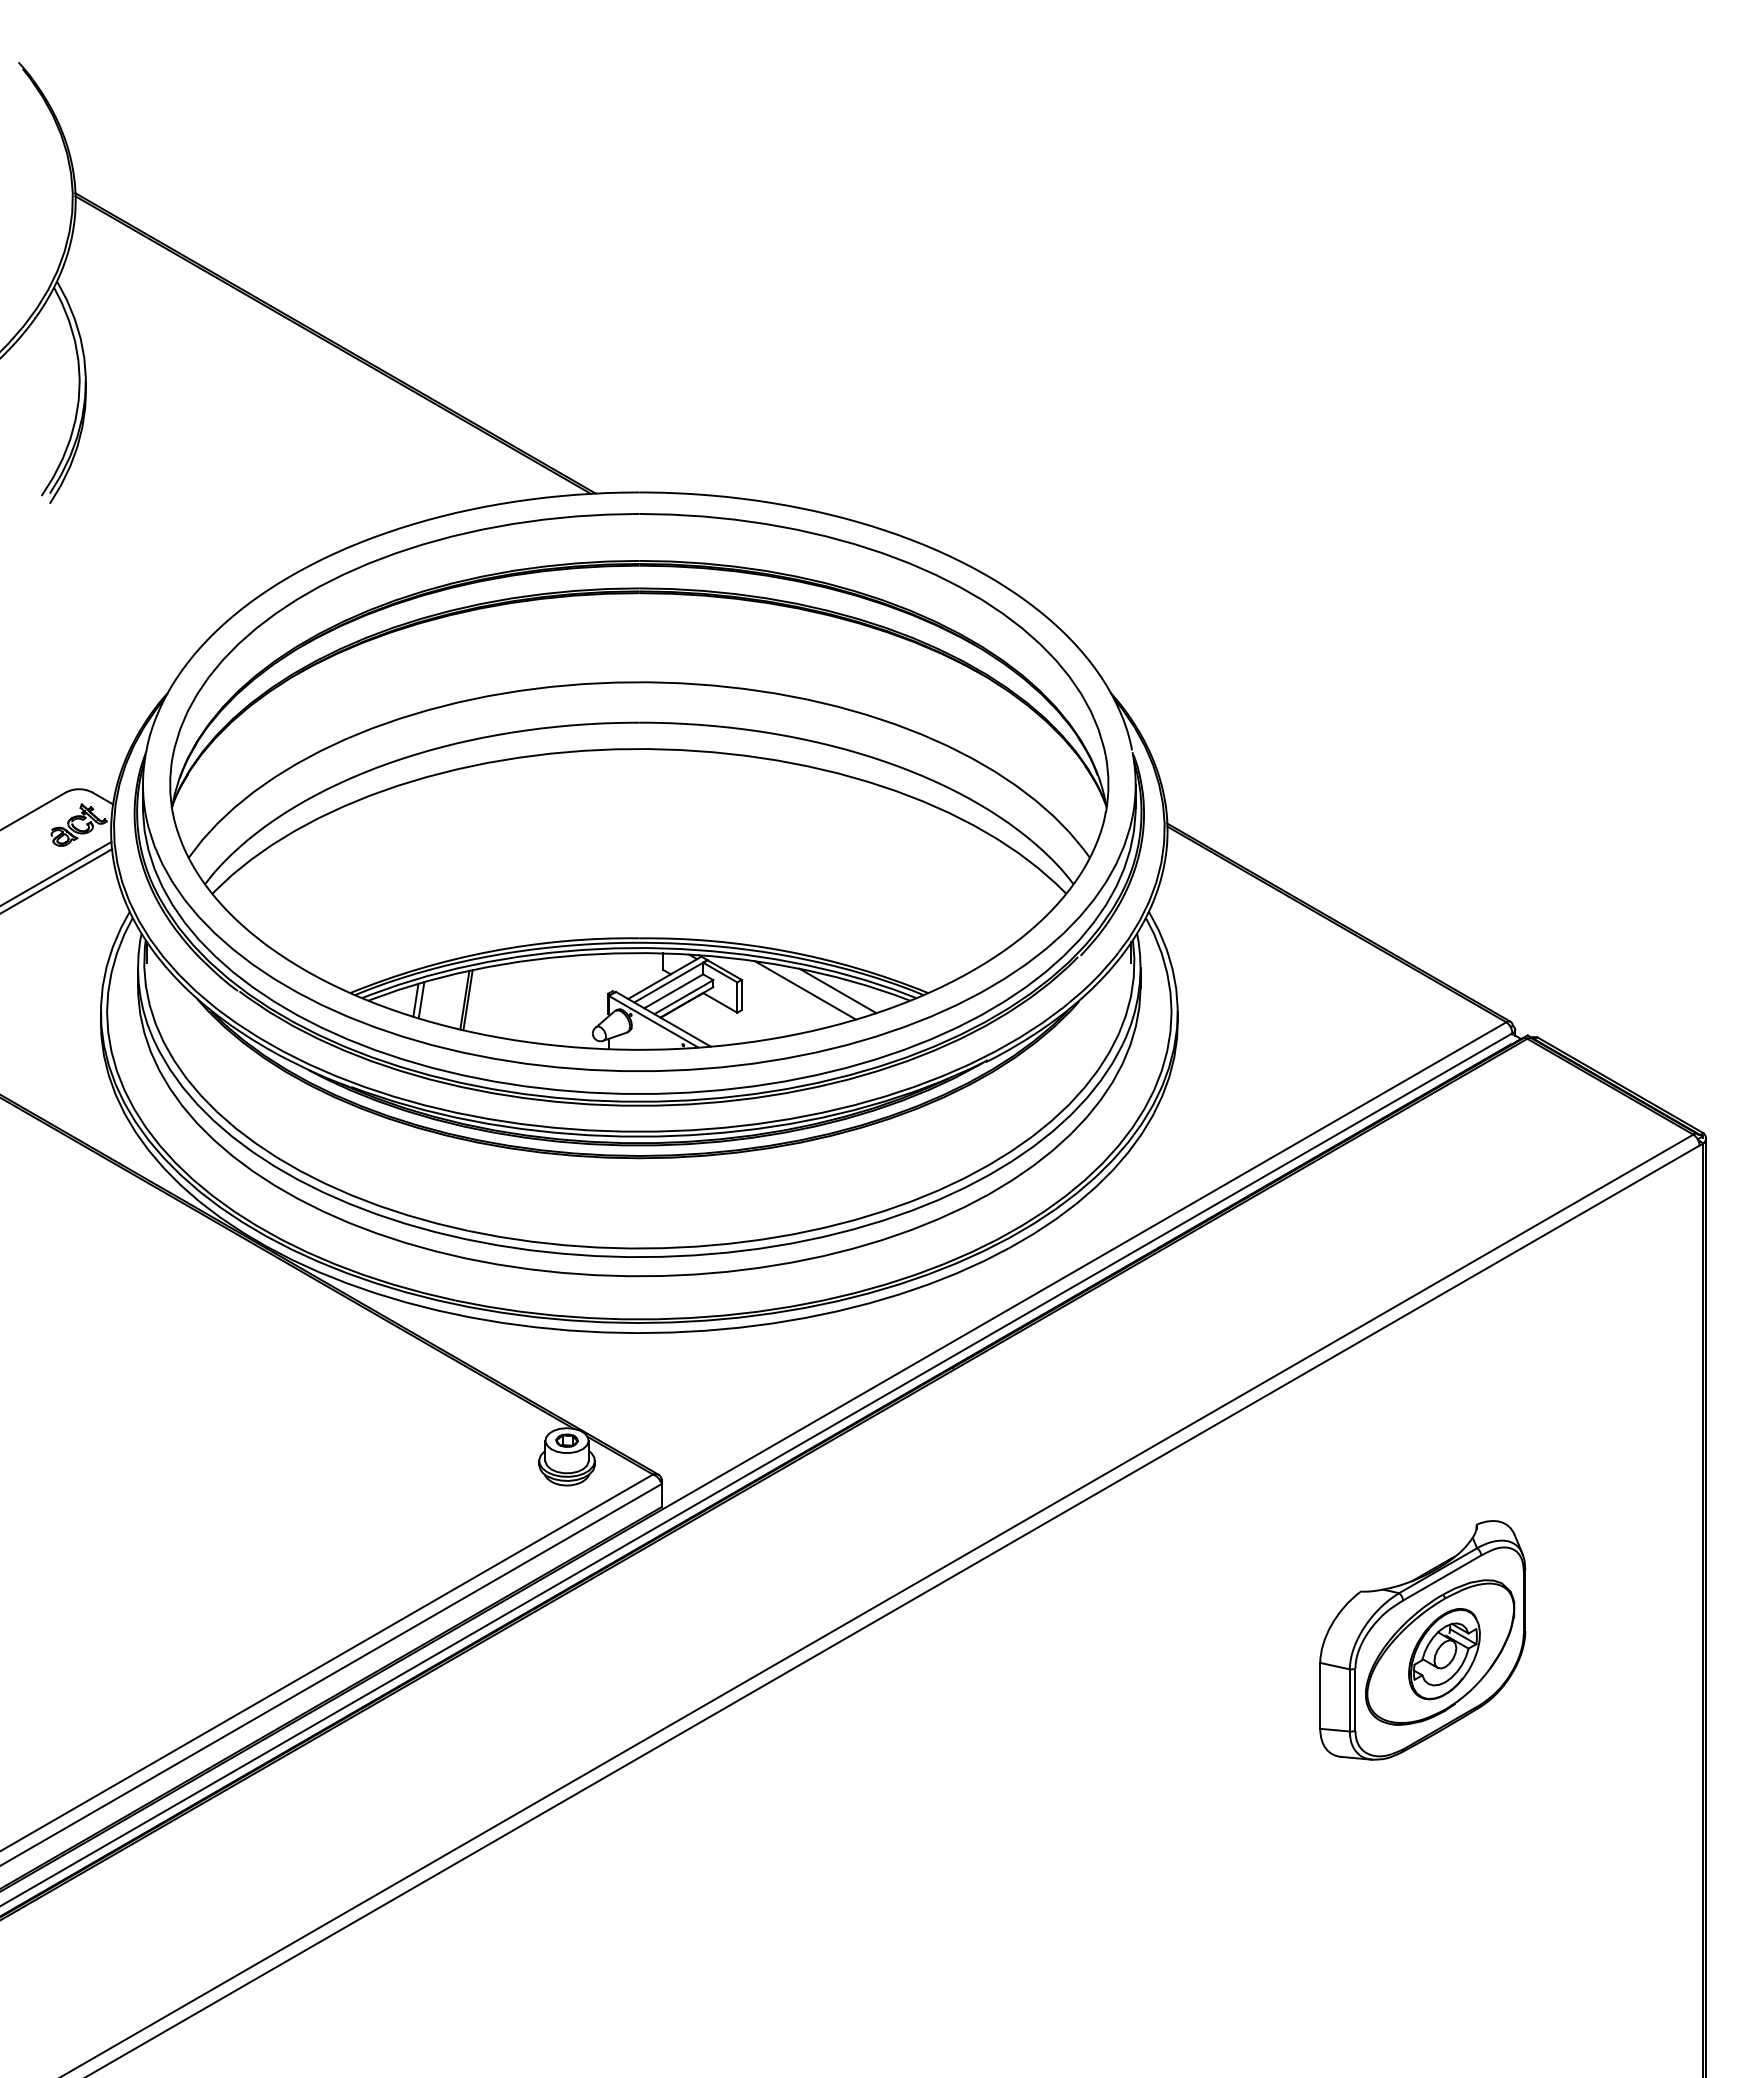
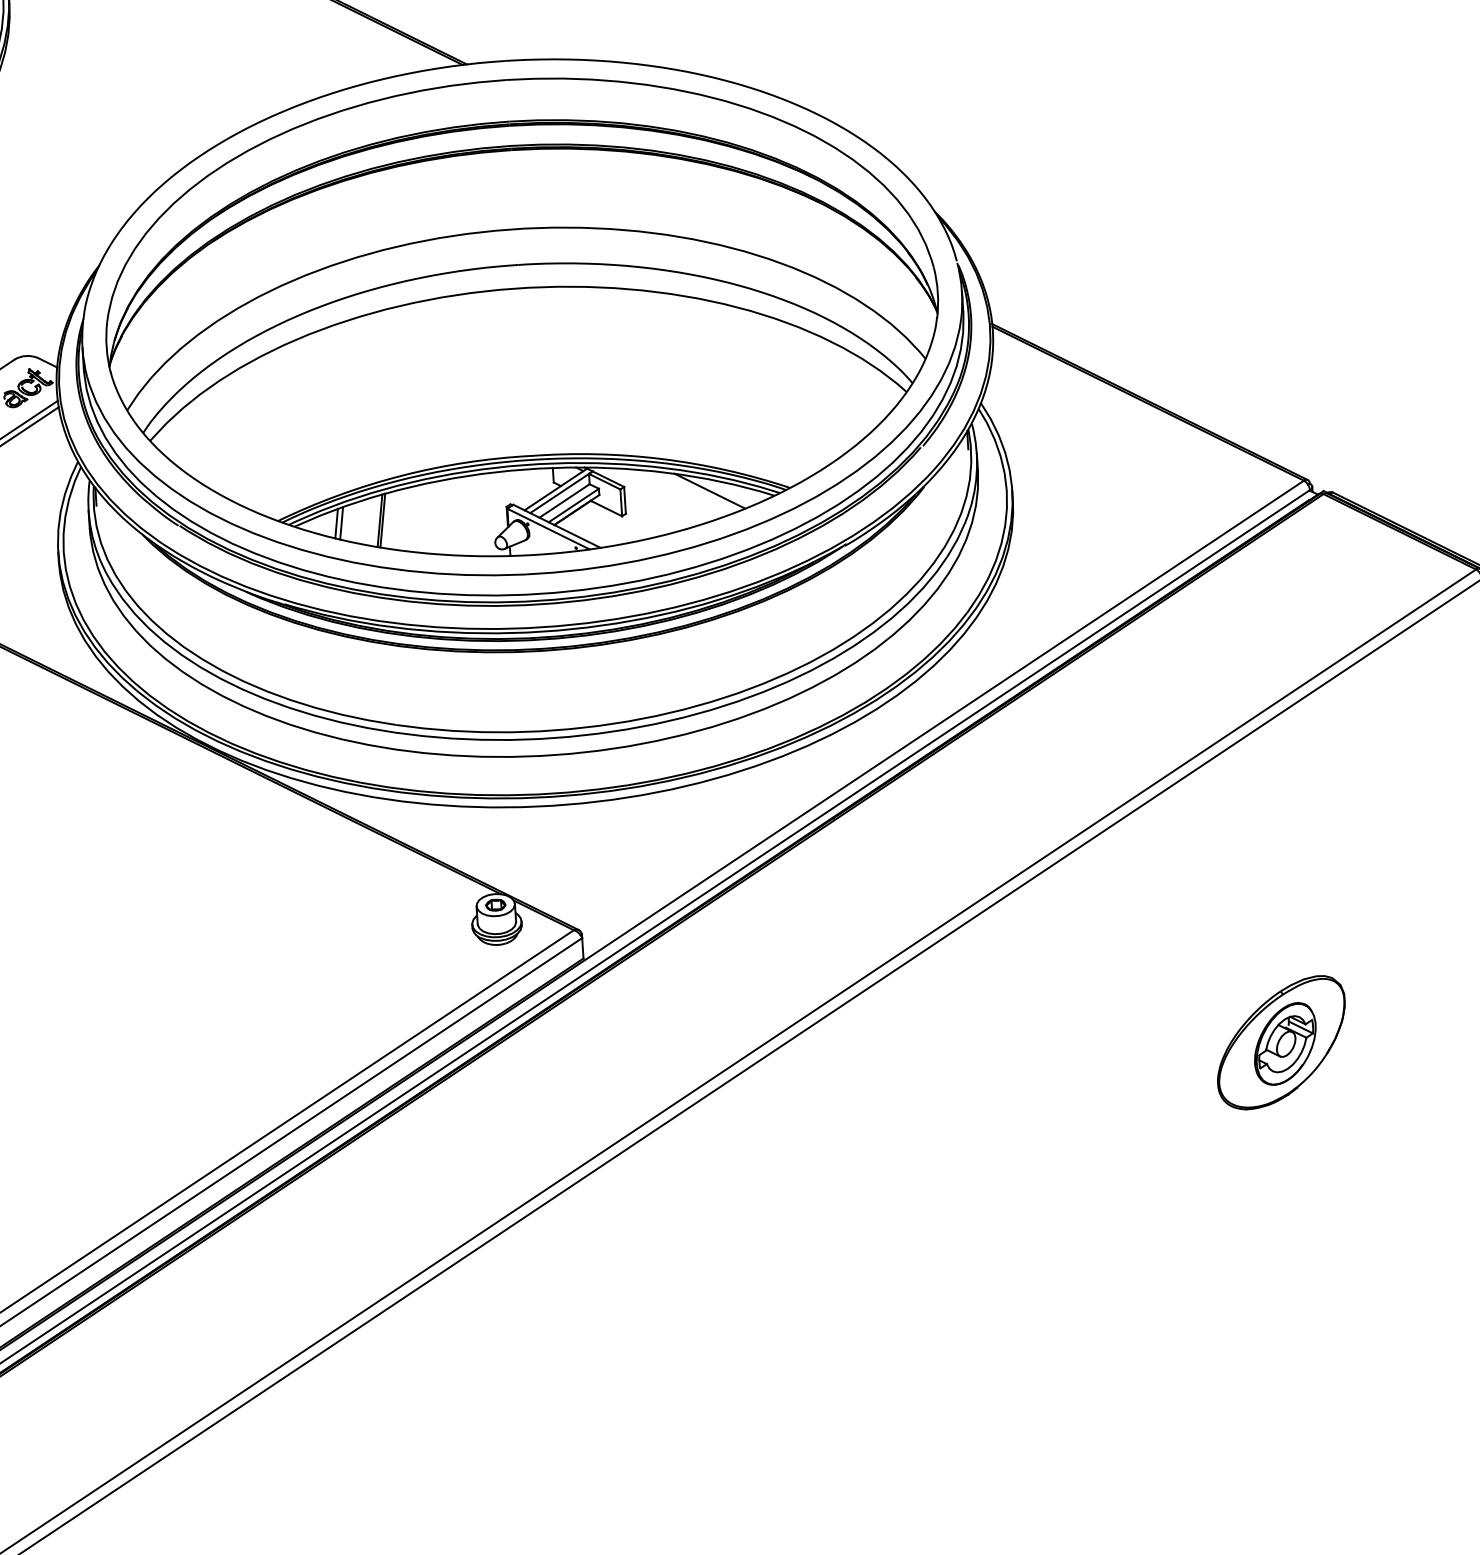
line: (805, 990) -> (681, 492), removed
part: (1422, 1640) -> (1265, 1033), removed

